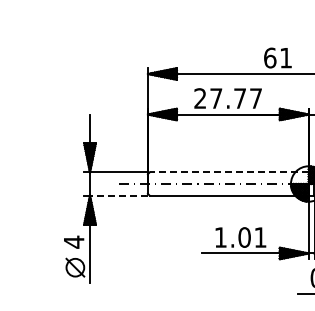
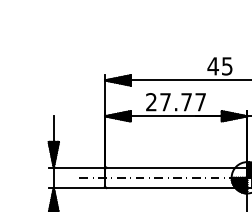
text: (277, 57) -> (219, 65), 61 -> 45
line: (229, 172) -> (177, 167), dashed -> solid
line: (118, 195) -> (78, 187), dashed -> solid

